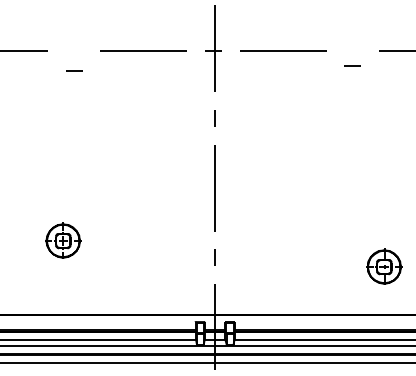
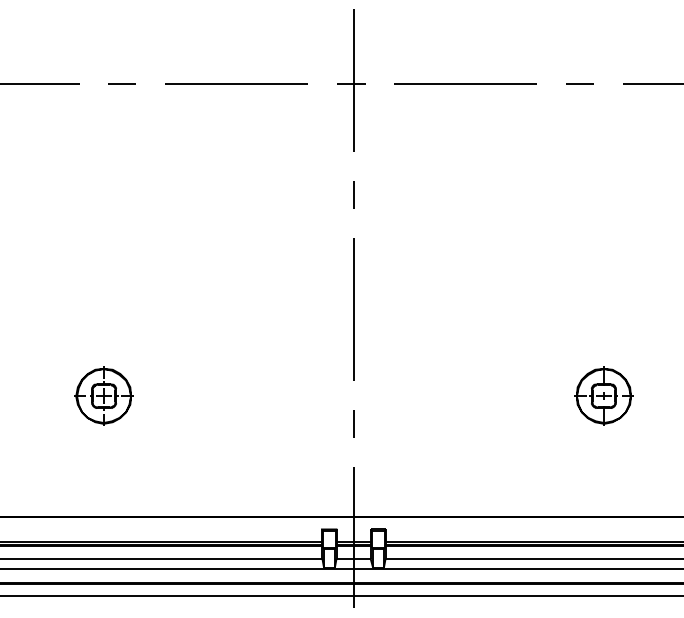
line: (352, 65) -> (579, 82), moved
line: (74, 70) -> (122, 82), moved
part: (384, 266) -> (604, 395), moved

